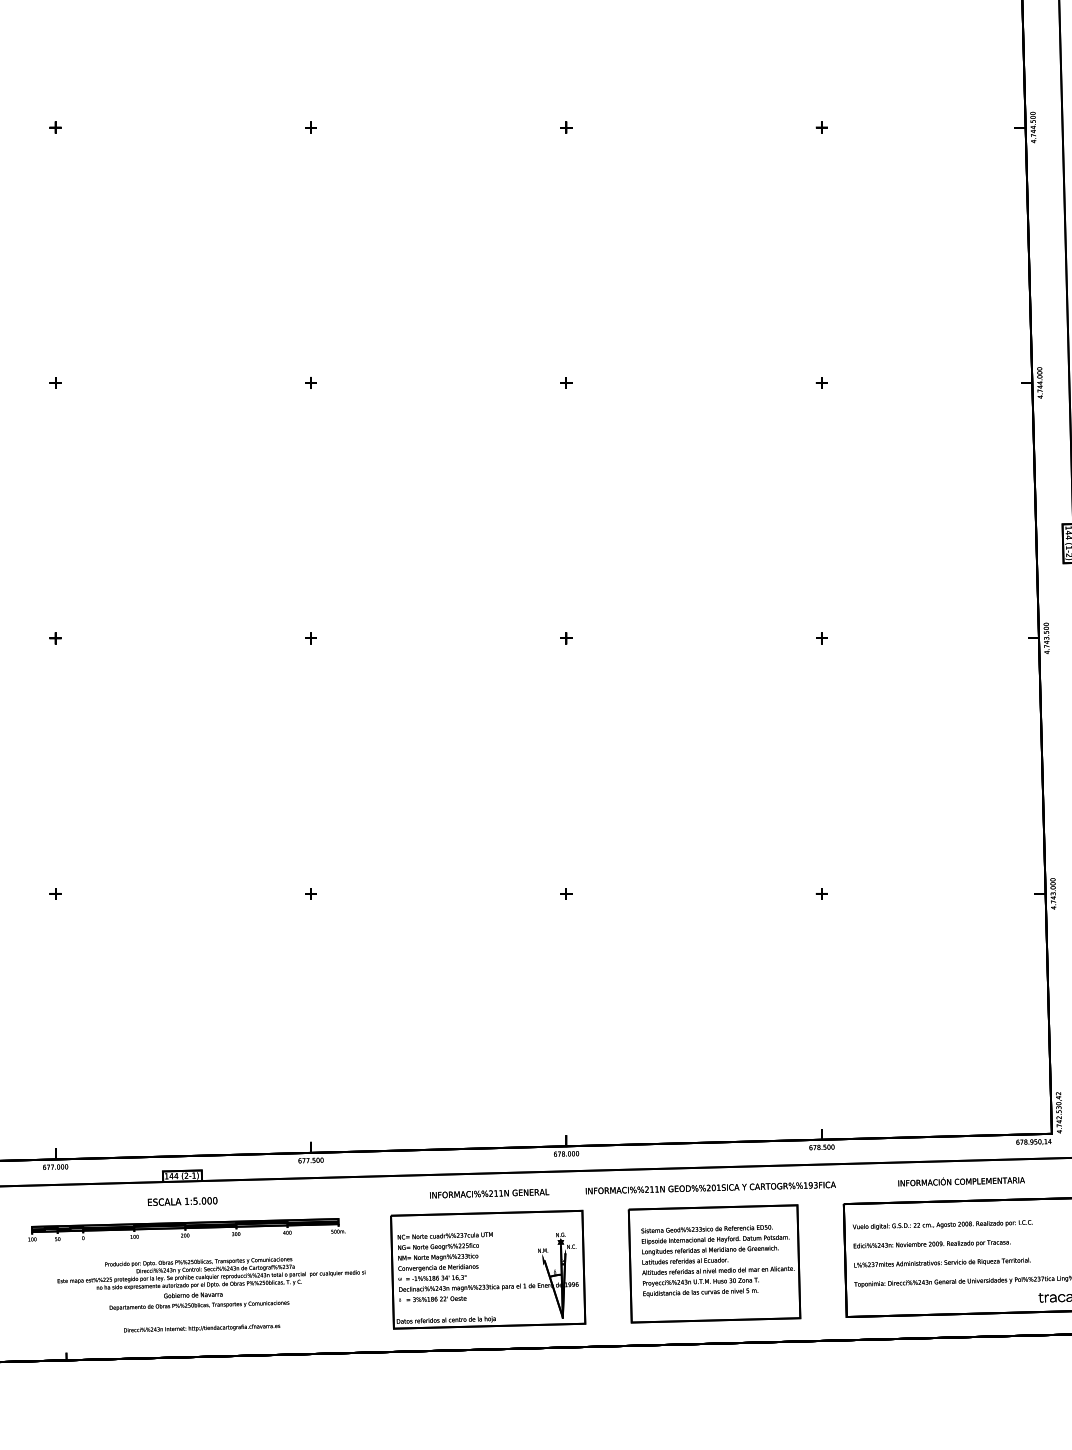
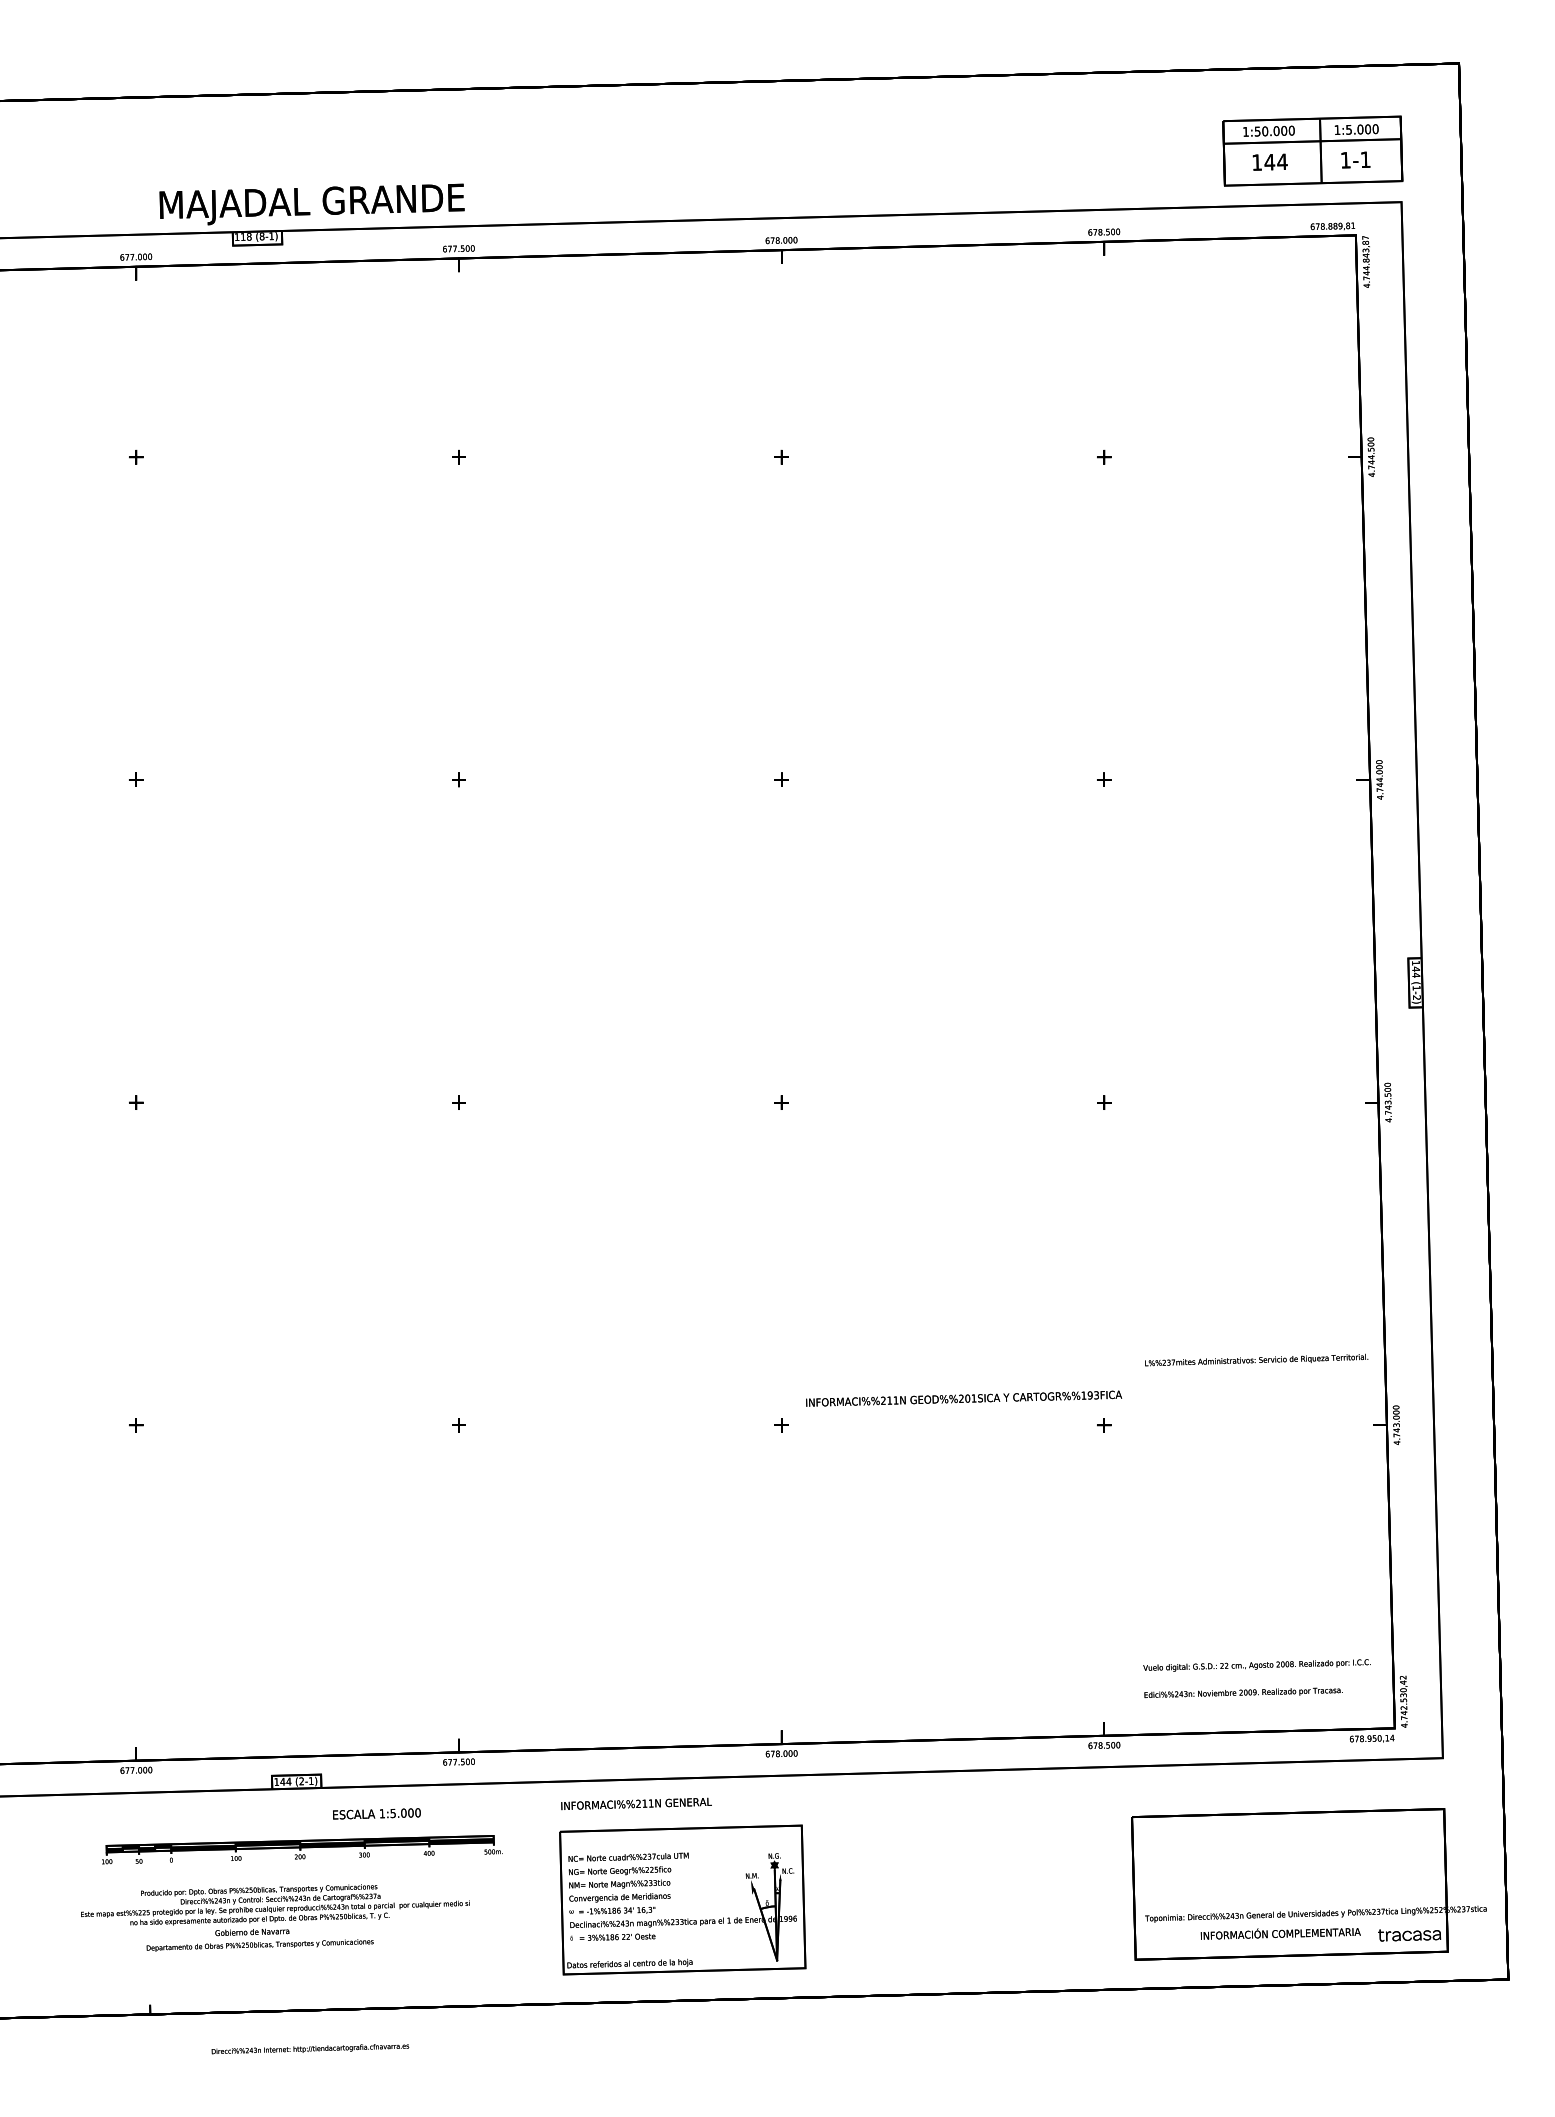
text: (961, 1181) -> (1280, 1933), moved
text: (711, 1187) -> (964, 1398), moved
text: (489, 1193) -> (636, 1803), moved
text: (182, 1201) -> (376, 1813), moved
text: (942, 1224) -> (1256, 1665), moved
text: (932, 1243) -> (1243, 1692), moved
text: (942, 1262) -> (1256, 1359), moved
part: (714, 1263) -> (968, 1892), removed
text: (211, 1283) -> (275, 1917), moved
text: (202, 1328) -> (310, 2049), moved

